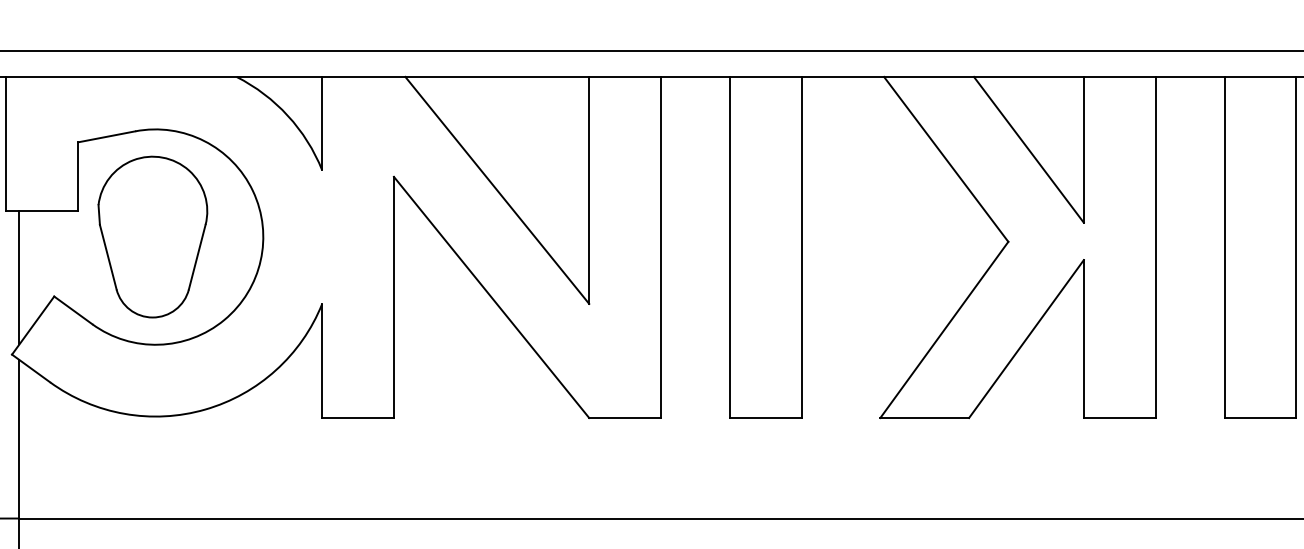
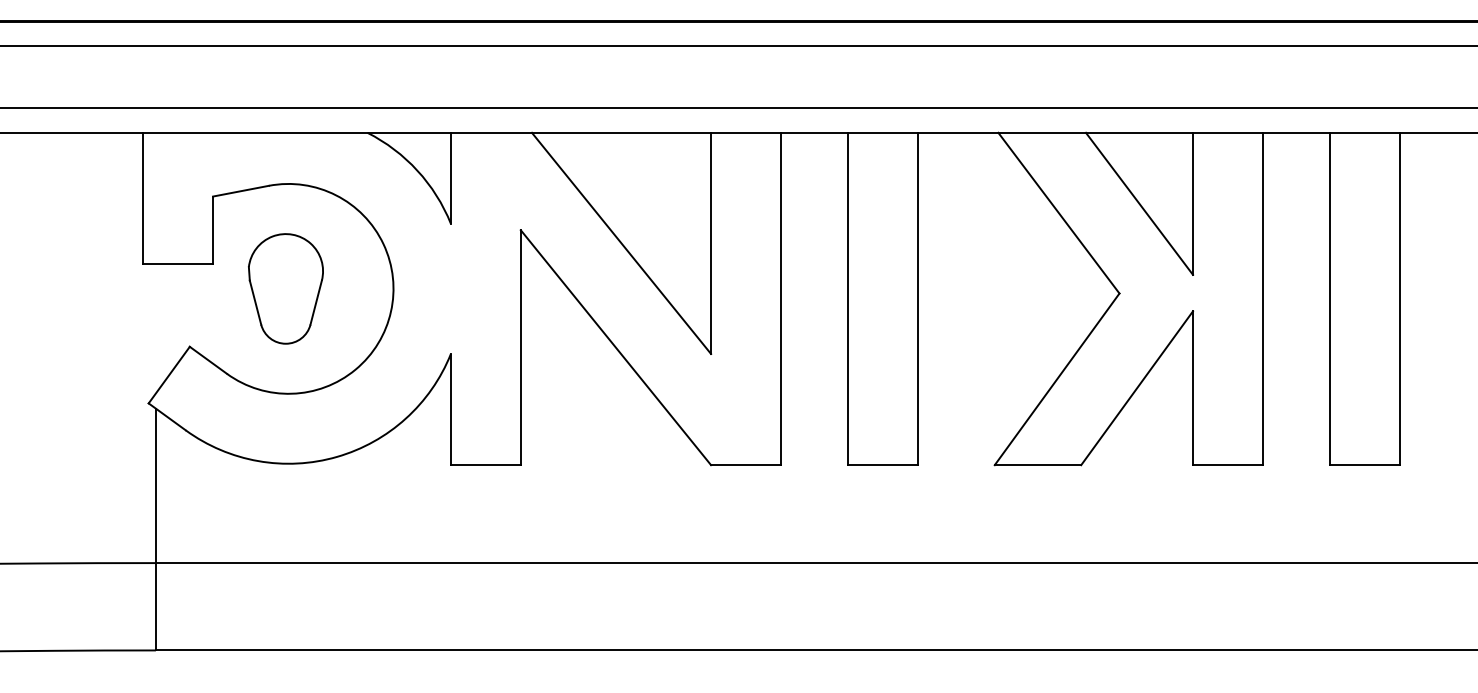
part: (152, 236) -> (285, 288), size x0.7
line: (19, 277) -> (155, 328), removed

